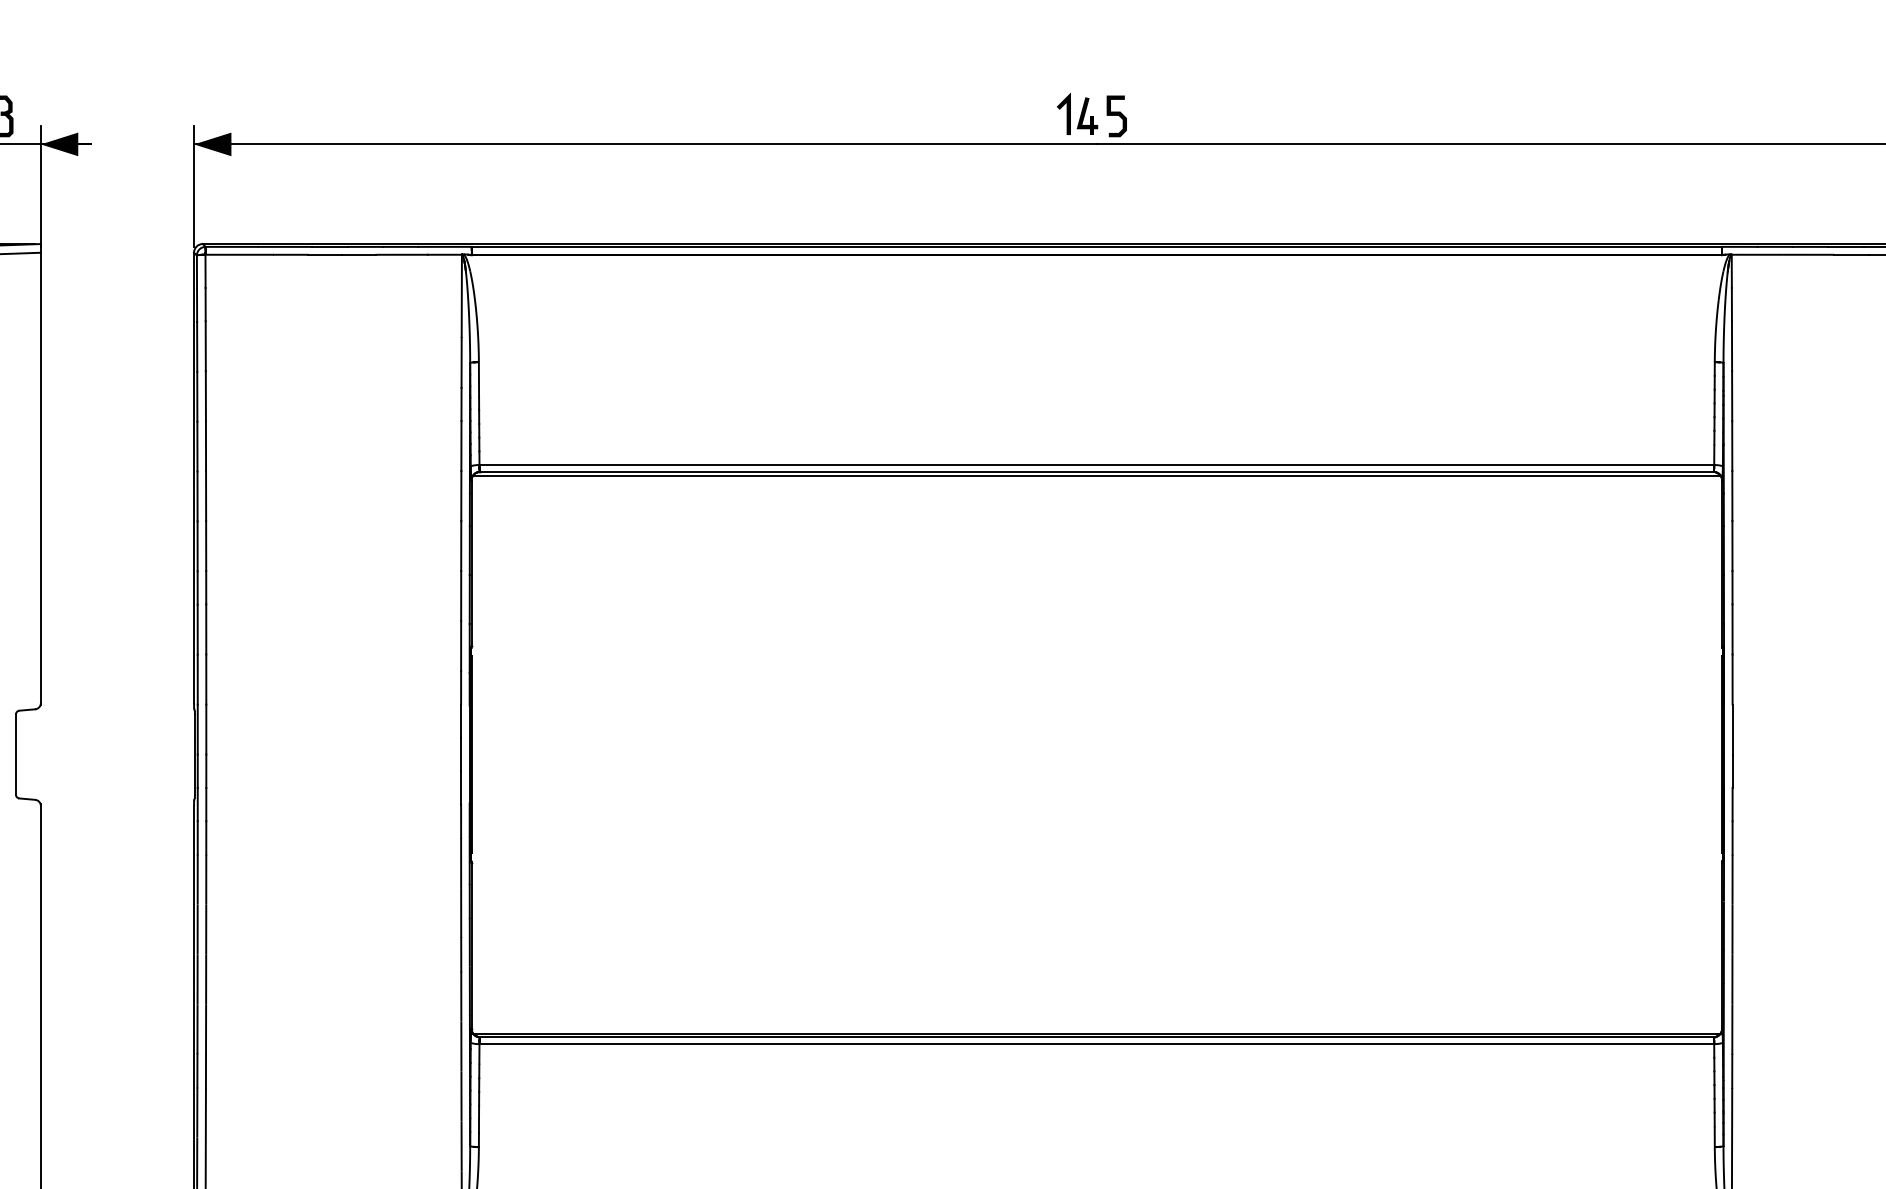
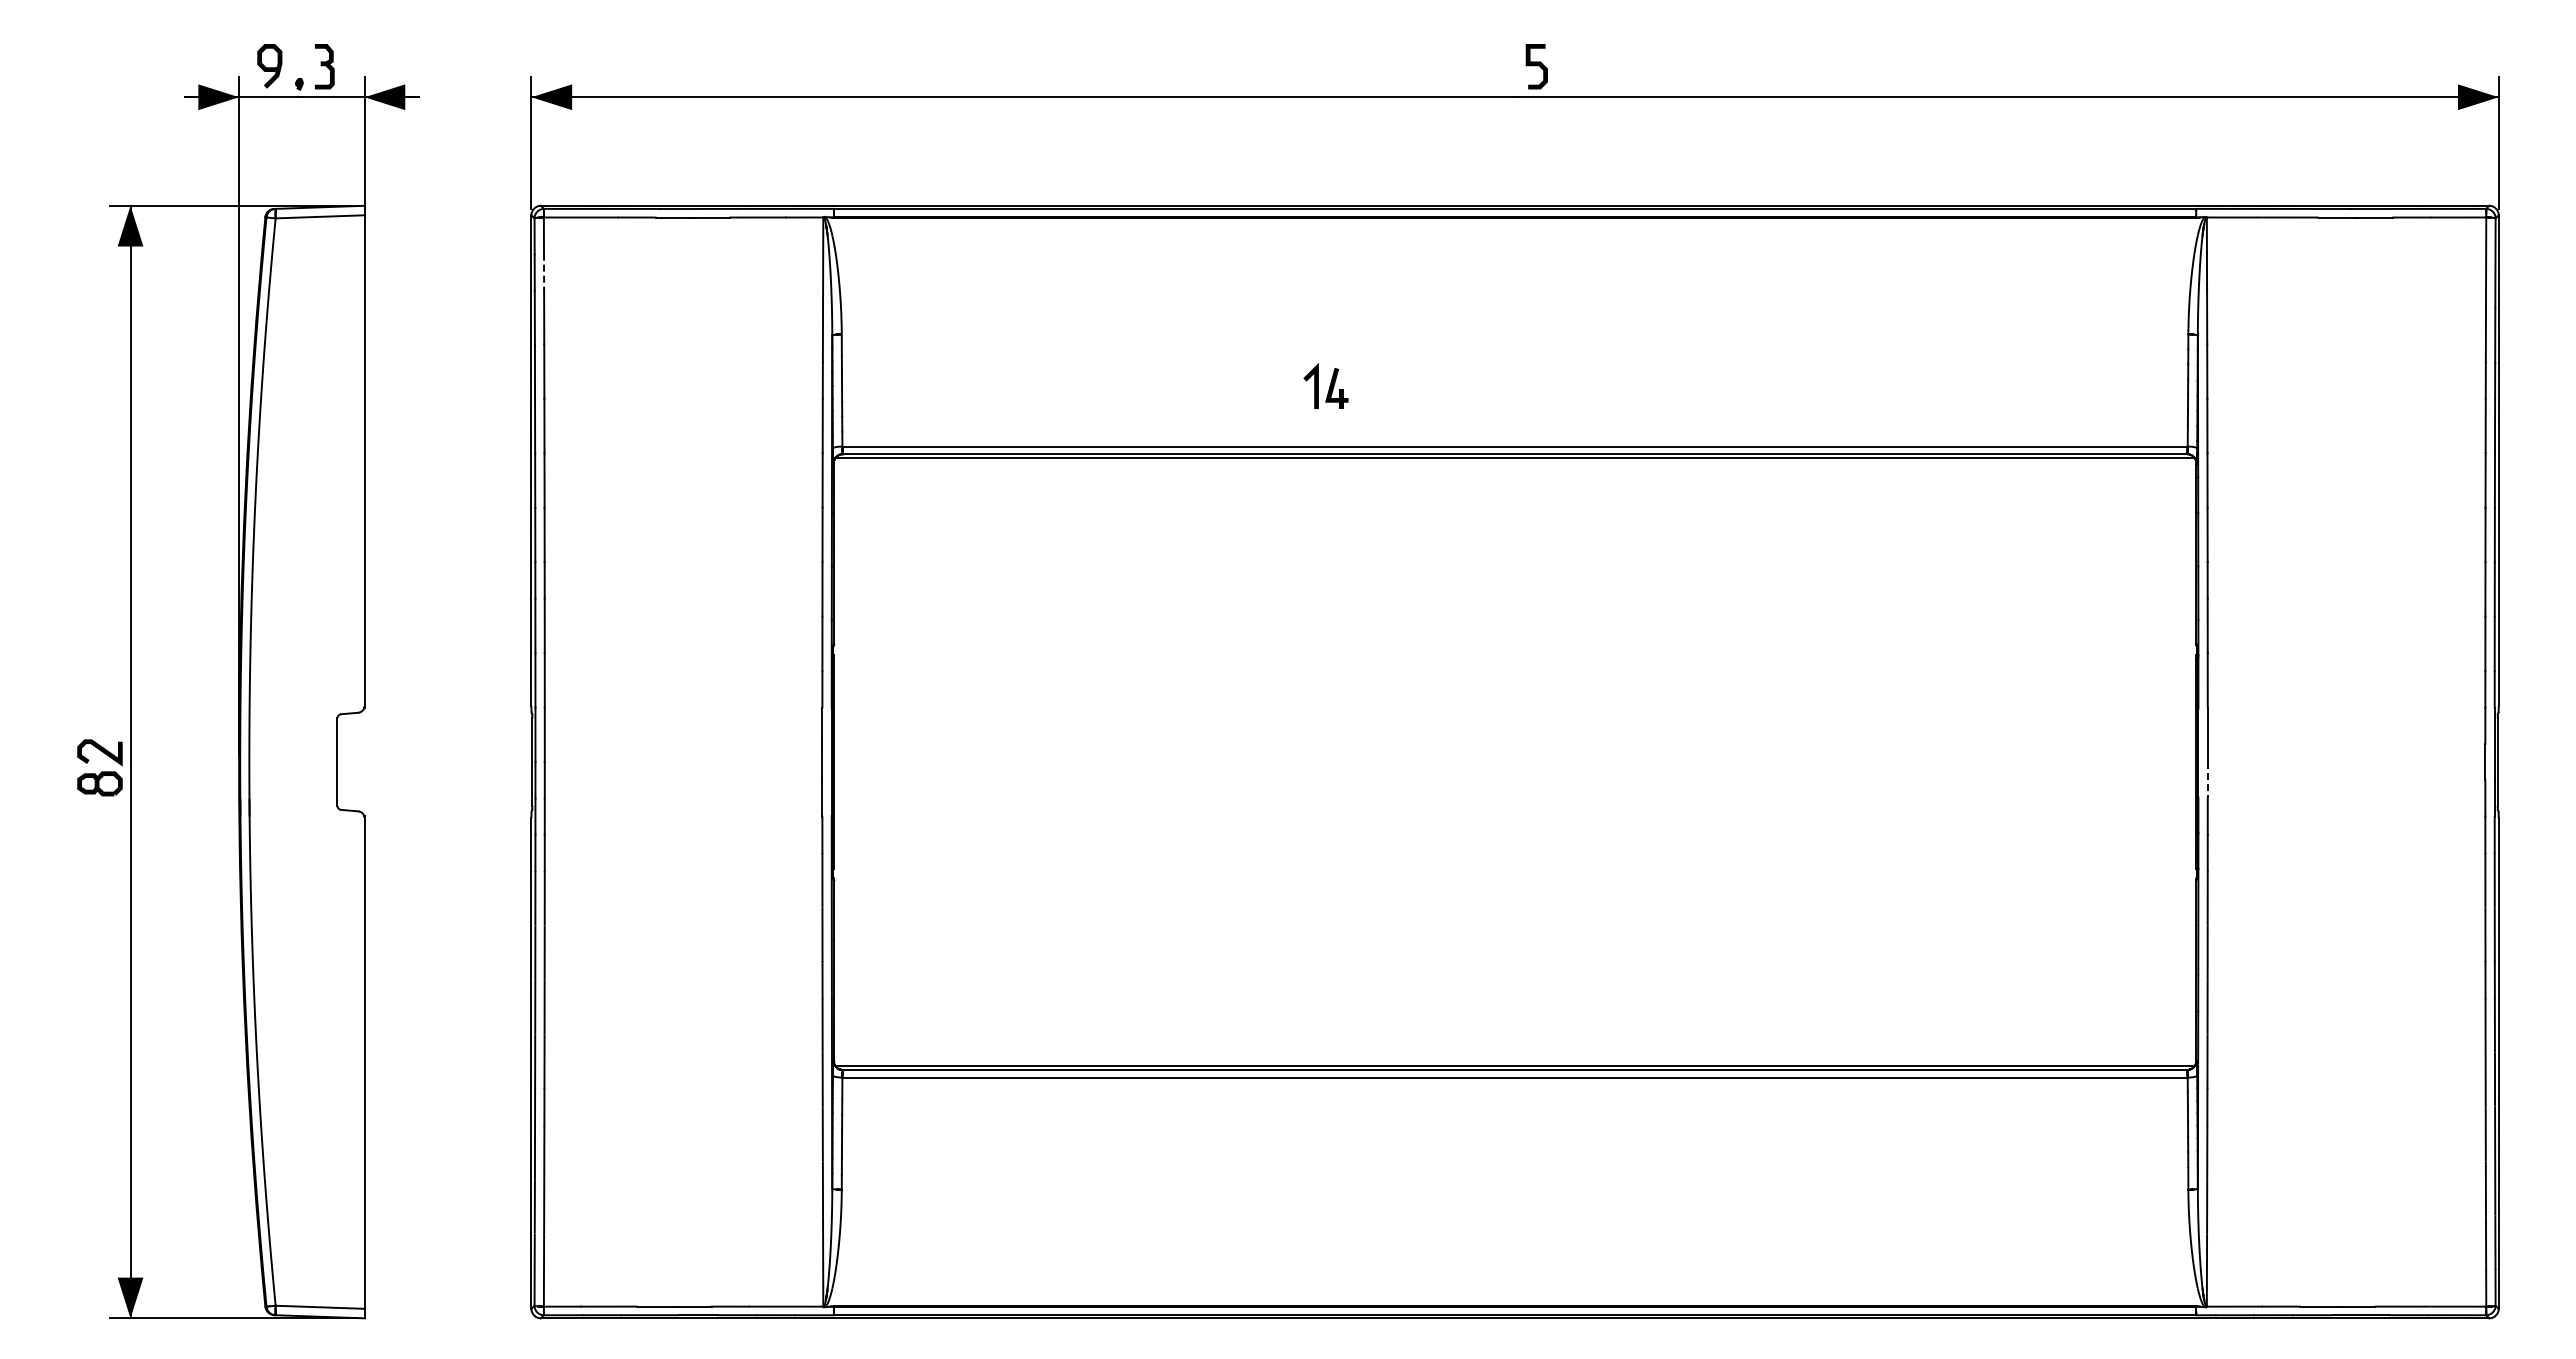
part: (1077, 113) -> (1325, 385), moved
line: (206, 305) -> (544, 272), solid -> dashed
line: (1732, 771) -> (2207, 780), solid -> dashed

